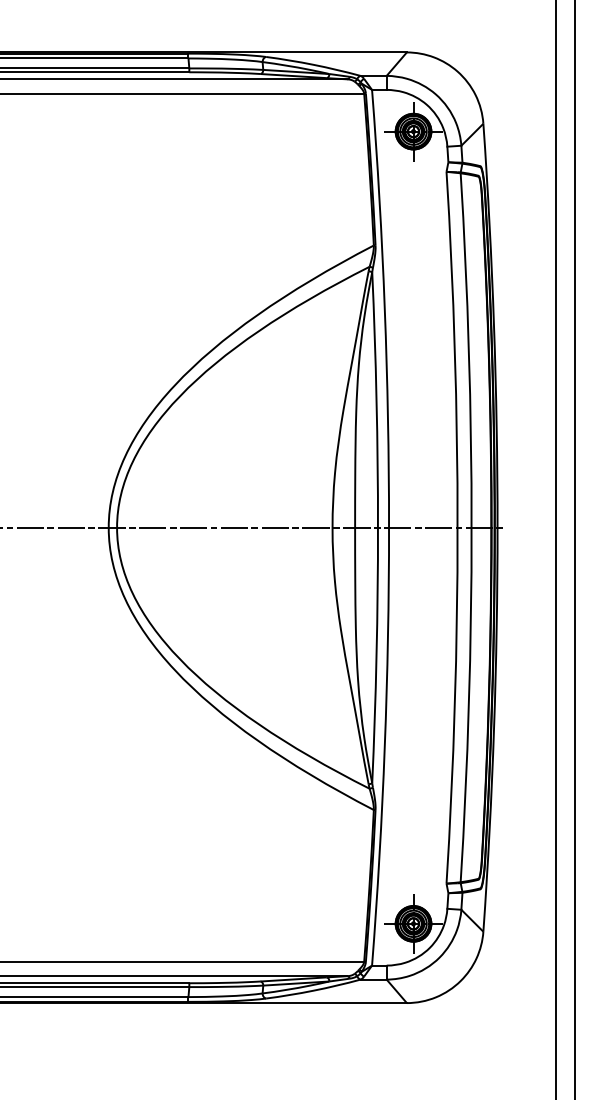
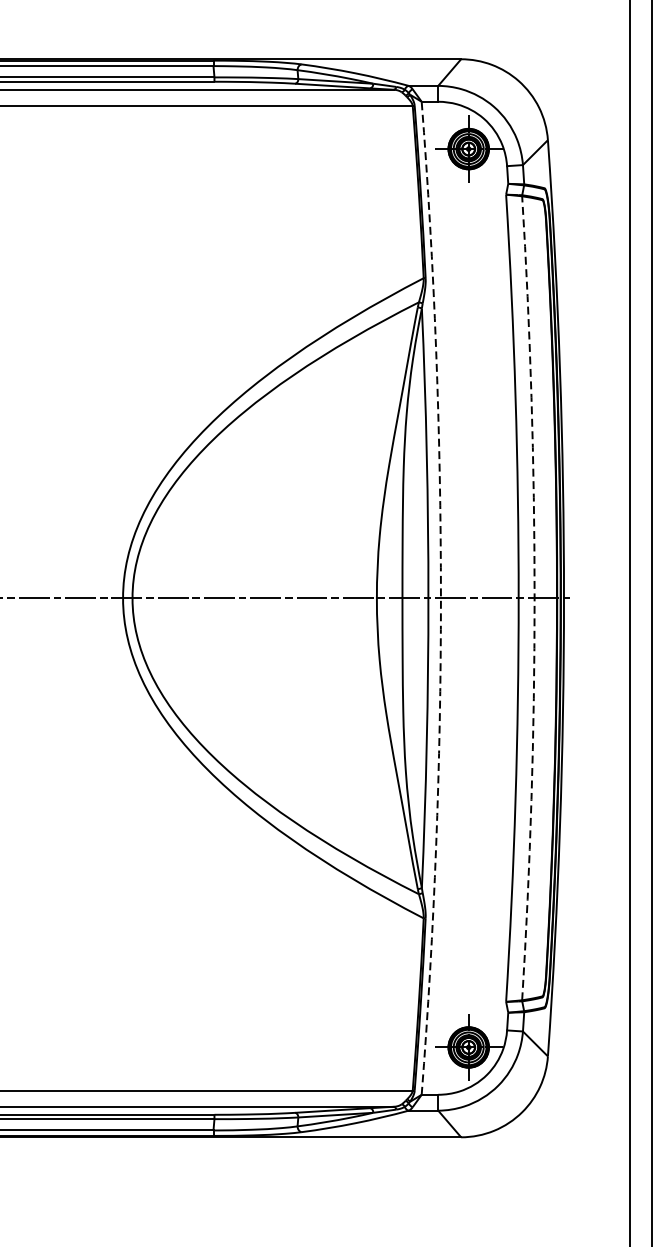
arc: (389, 527) -> (441, 597), solid -> dashed
arc: (471, 527) -> (534, 597), solid -> dashed

